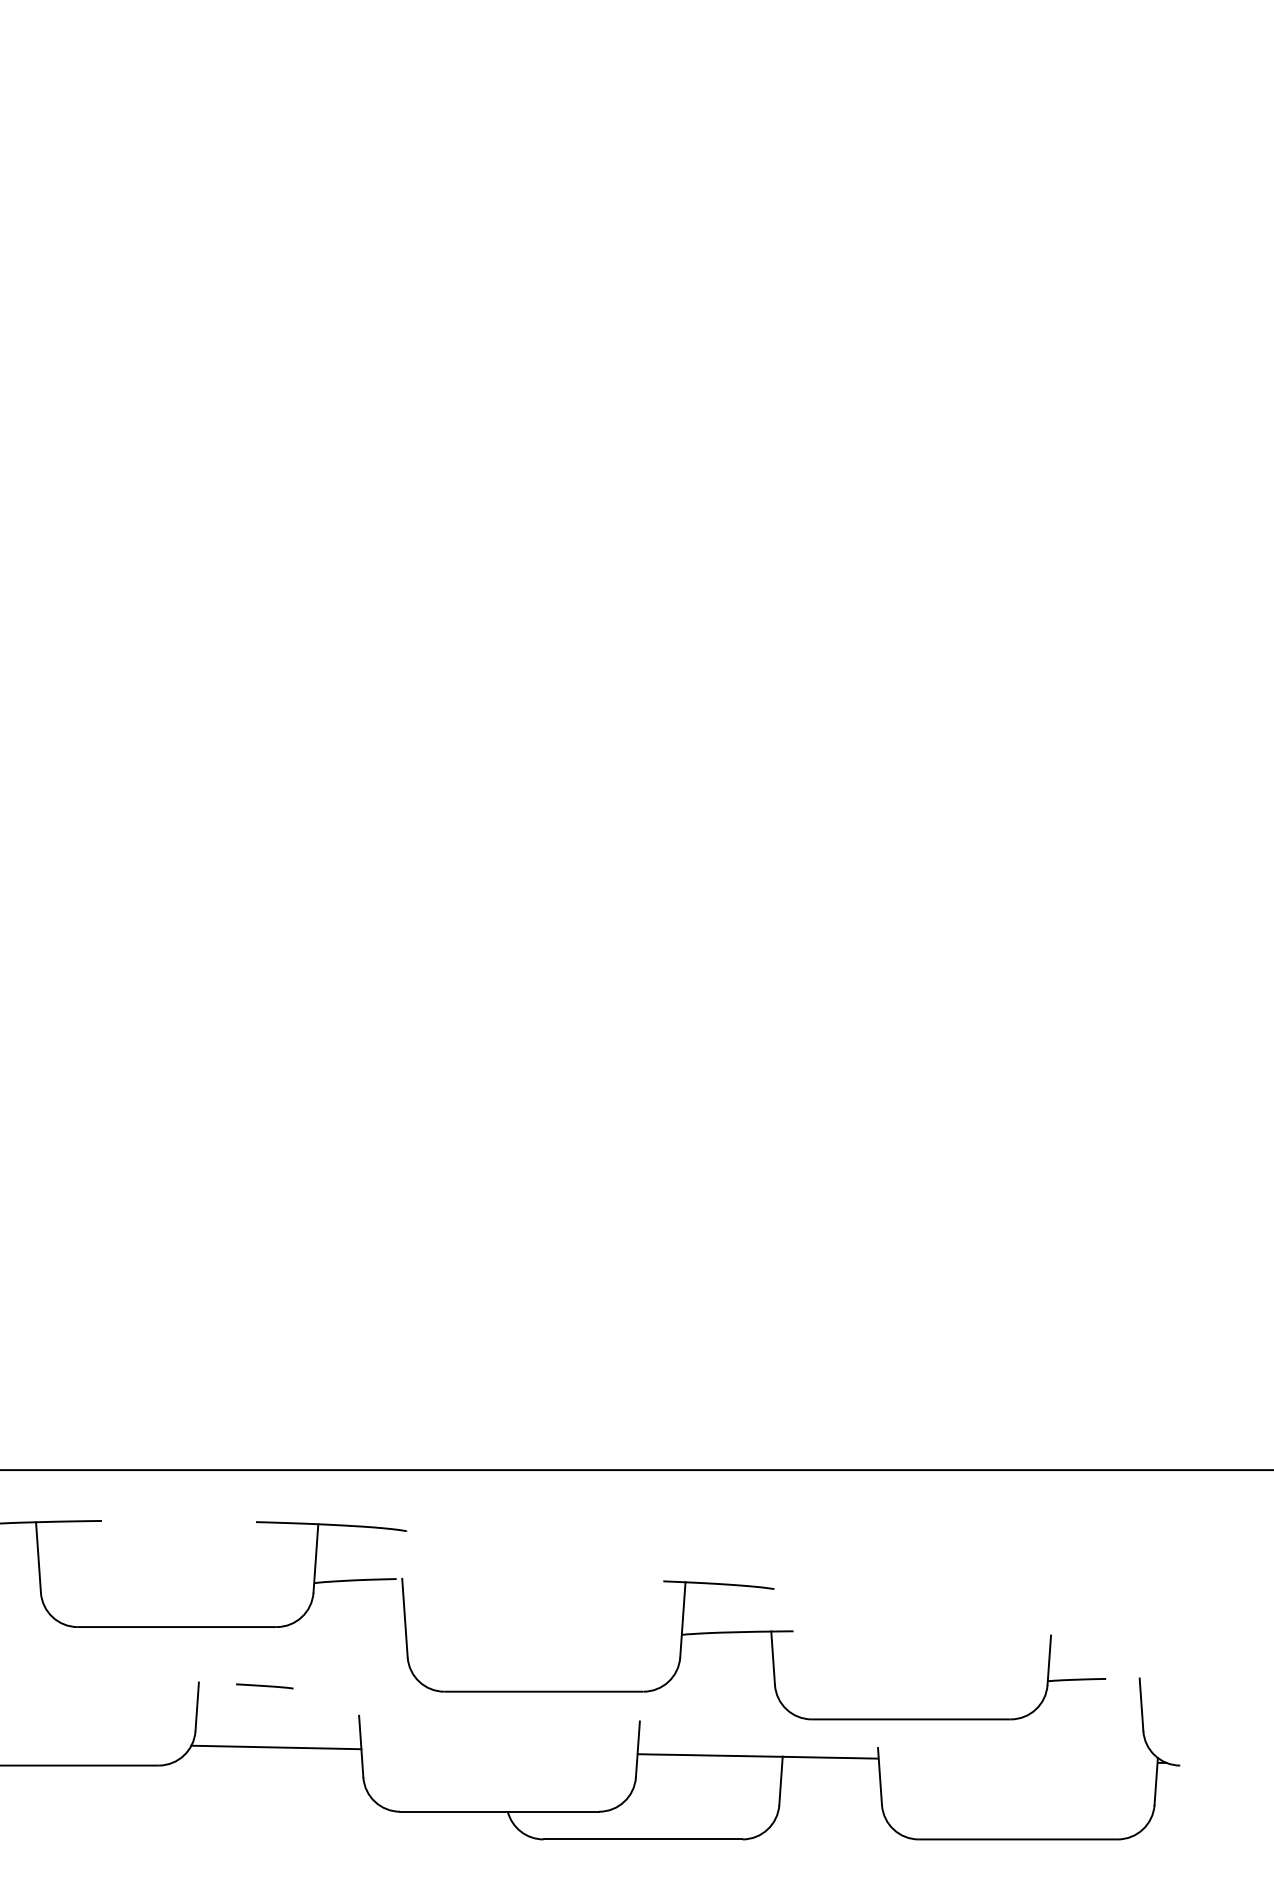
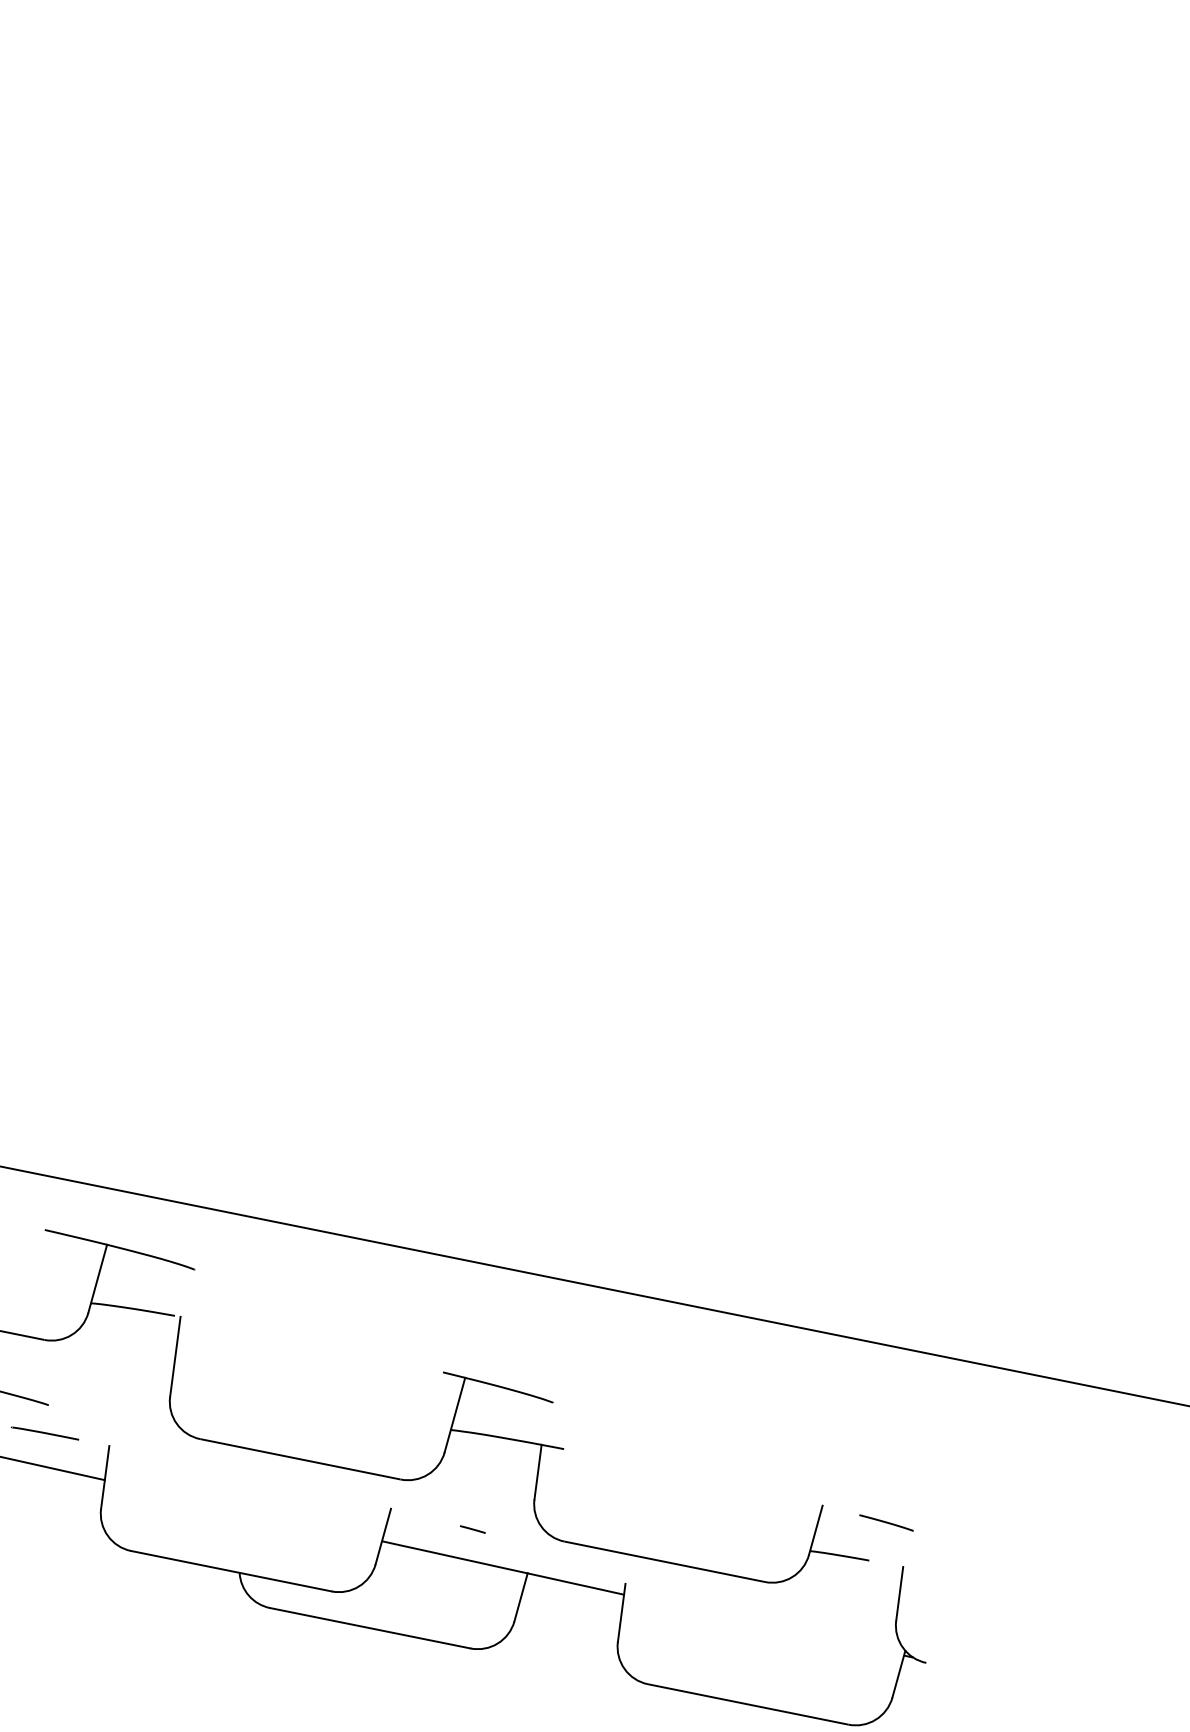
line: (1115, 1639) -> (886, 1522), added
line: (294, 1715) -> (44, 1432), added
line: (721, 1725) -> (472, 1529), added

